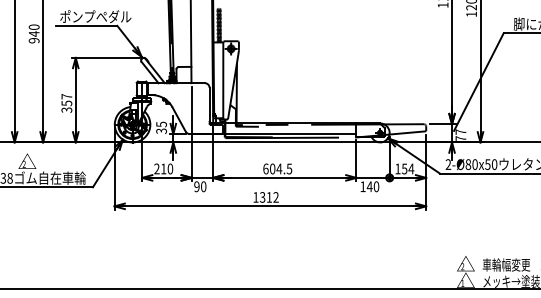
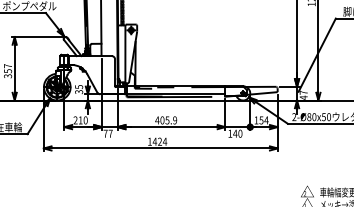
text: (460, 138) -> (303, 97), 77 -> 47
text: (277, 168) -> (166, 120), 604.5 -> 405.9
text: (200, 186) -> (108, 133), 90 -> 77
text: (269, 197) -> (160, 141), 1312 -> 1424

